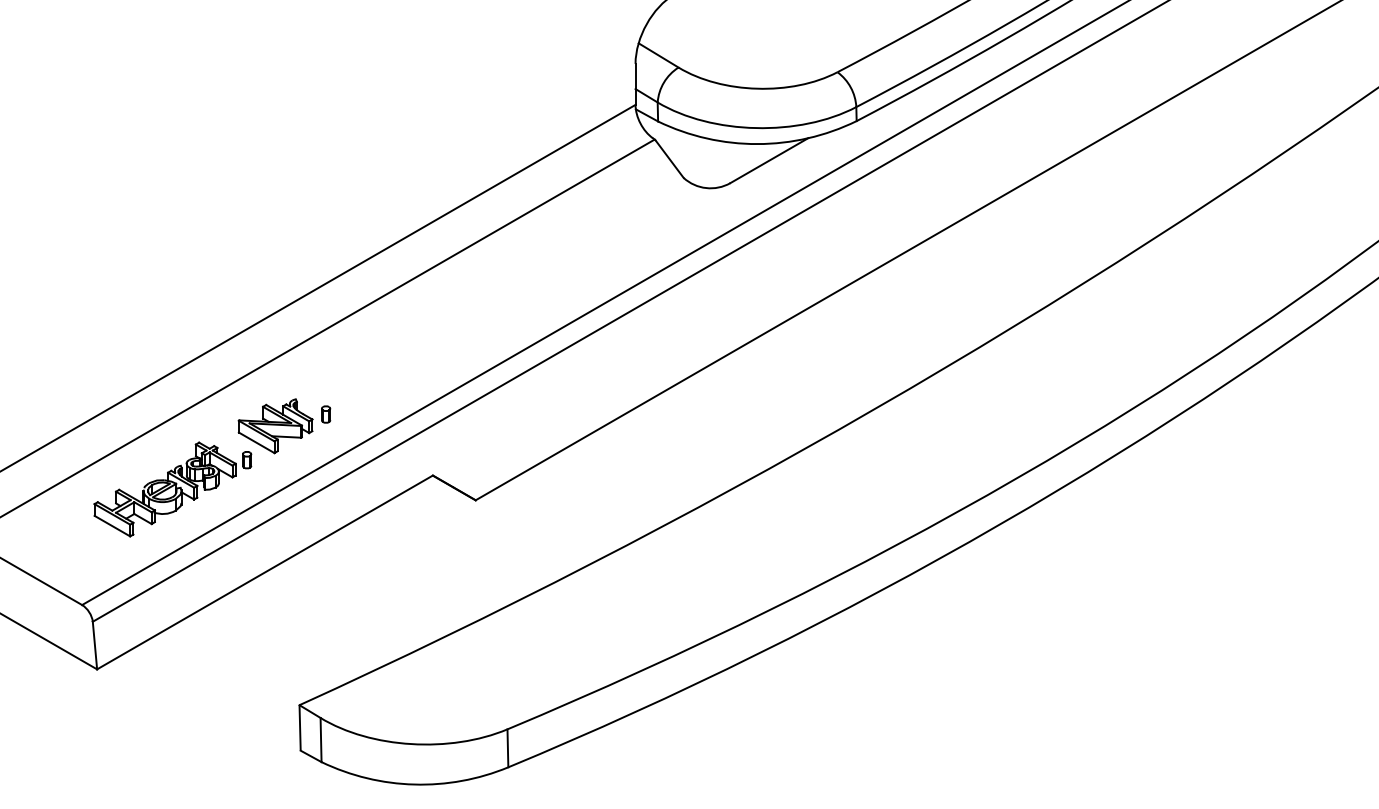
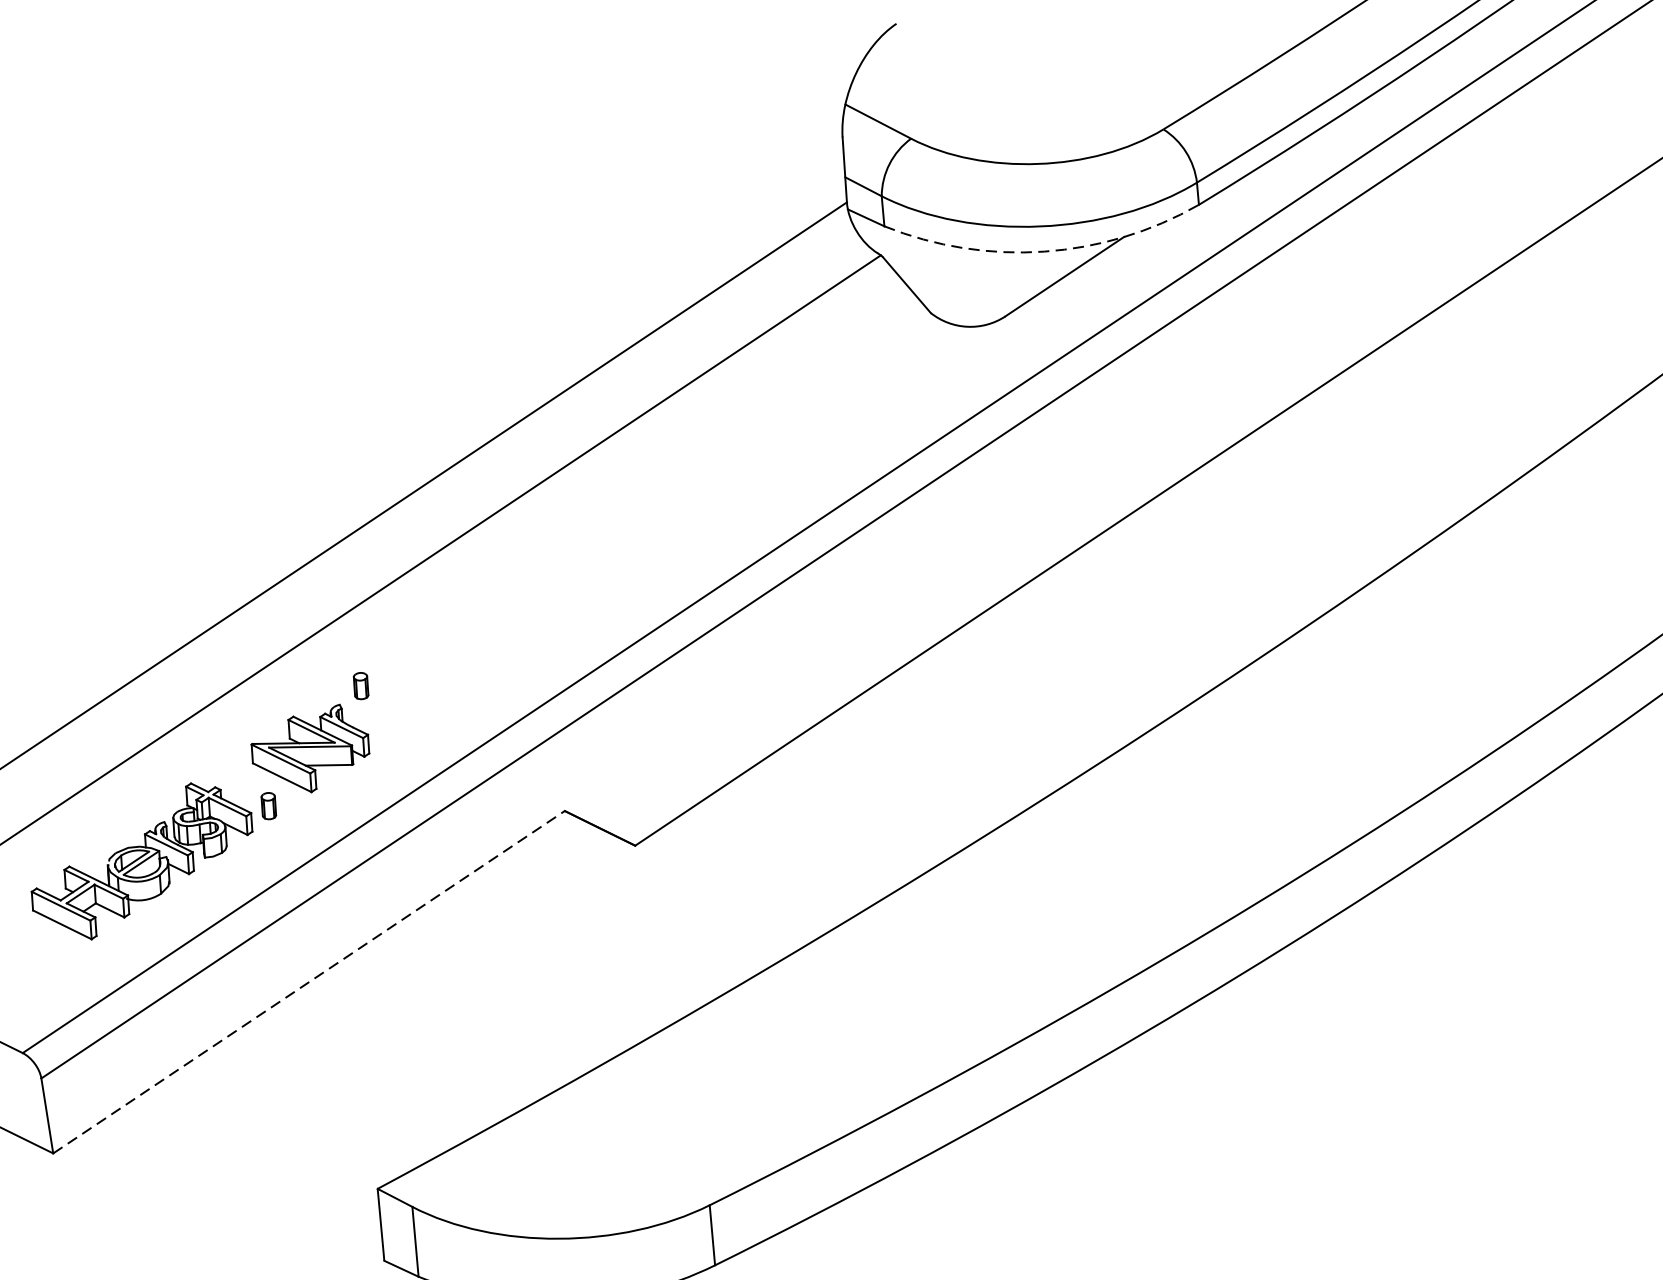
arc: (757, 144) -> (1044, 252), solid -> dashed
part: (326, 414) -> (361, 685), moved
line: (265, 572) -> (309, 982), solid -> dashed

